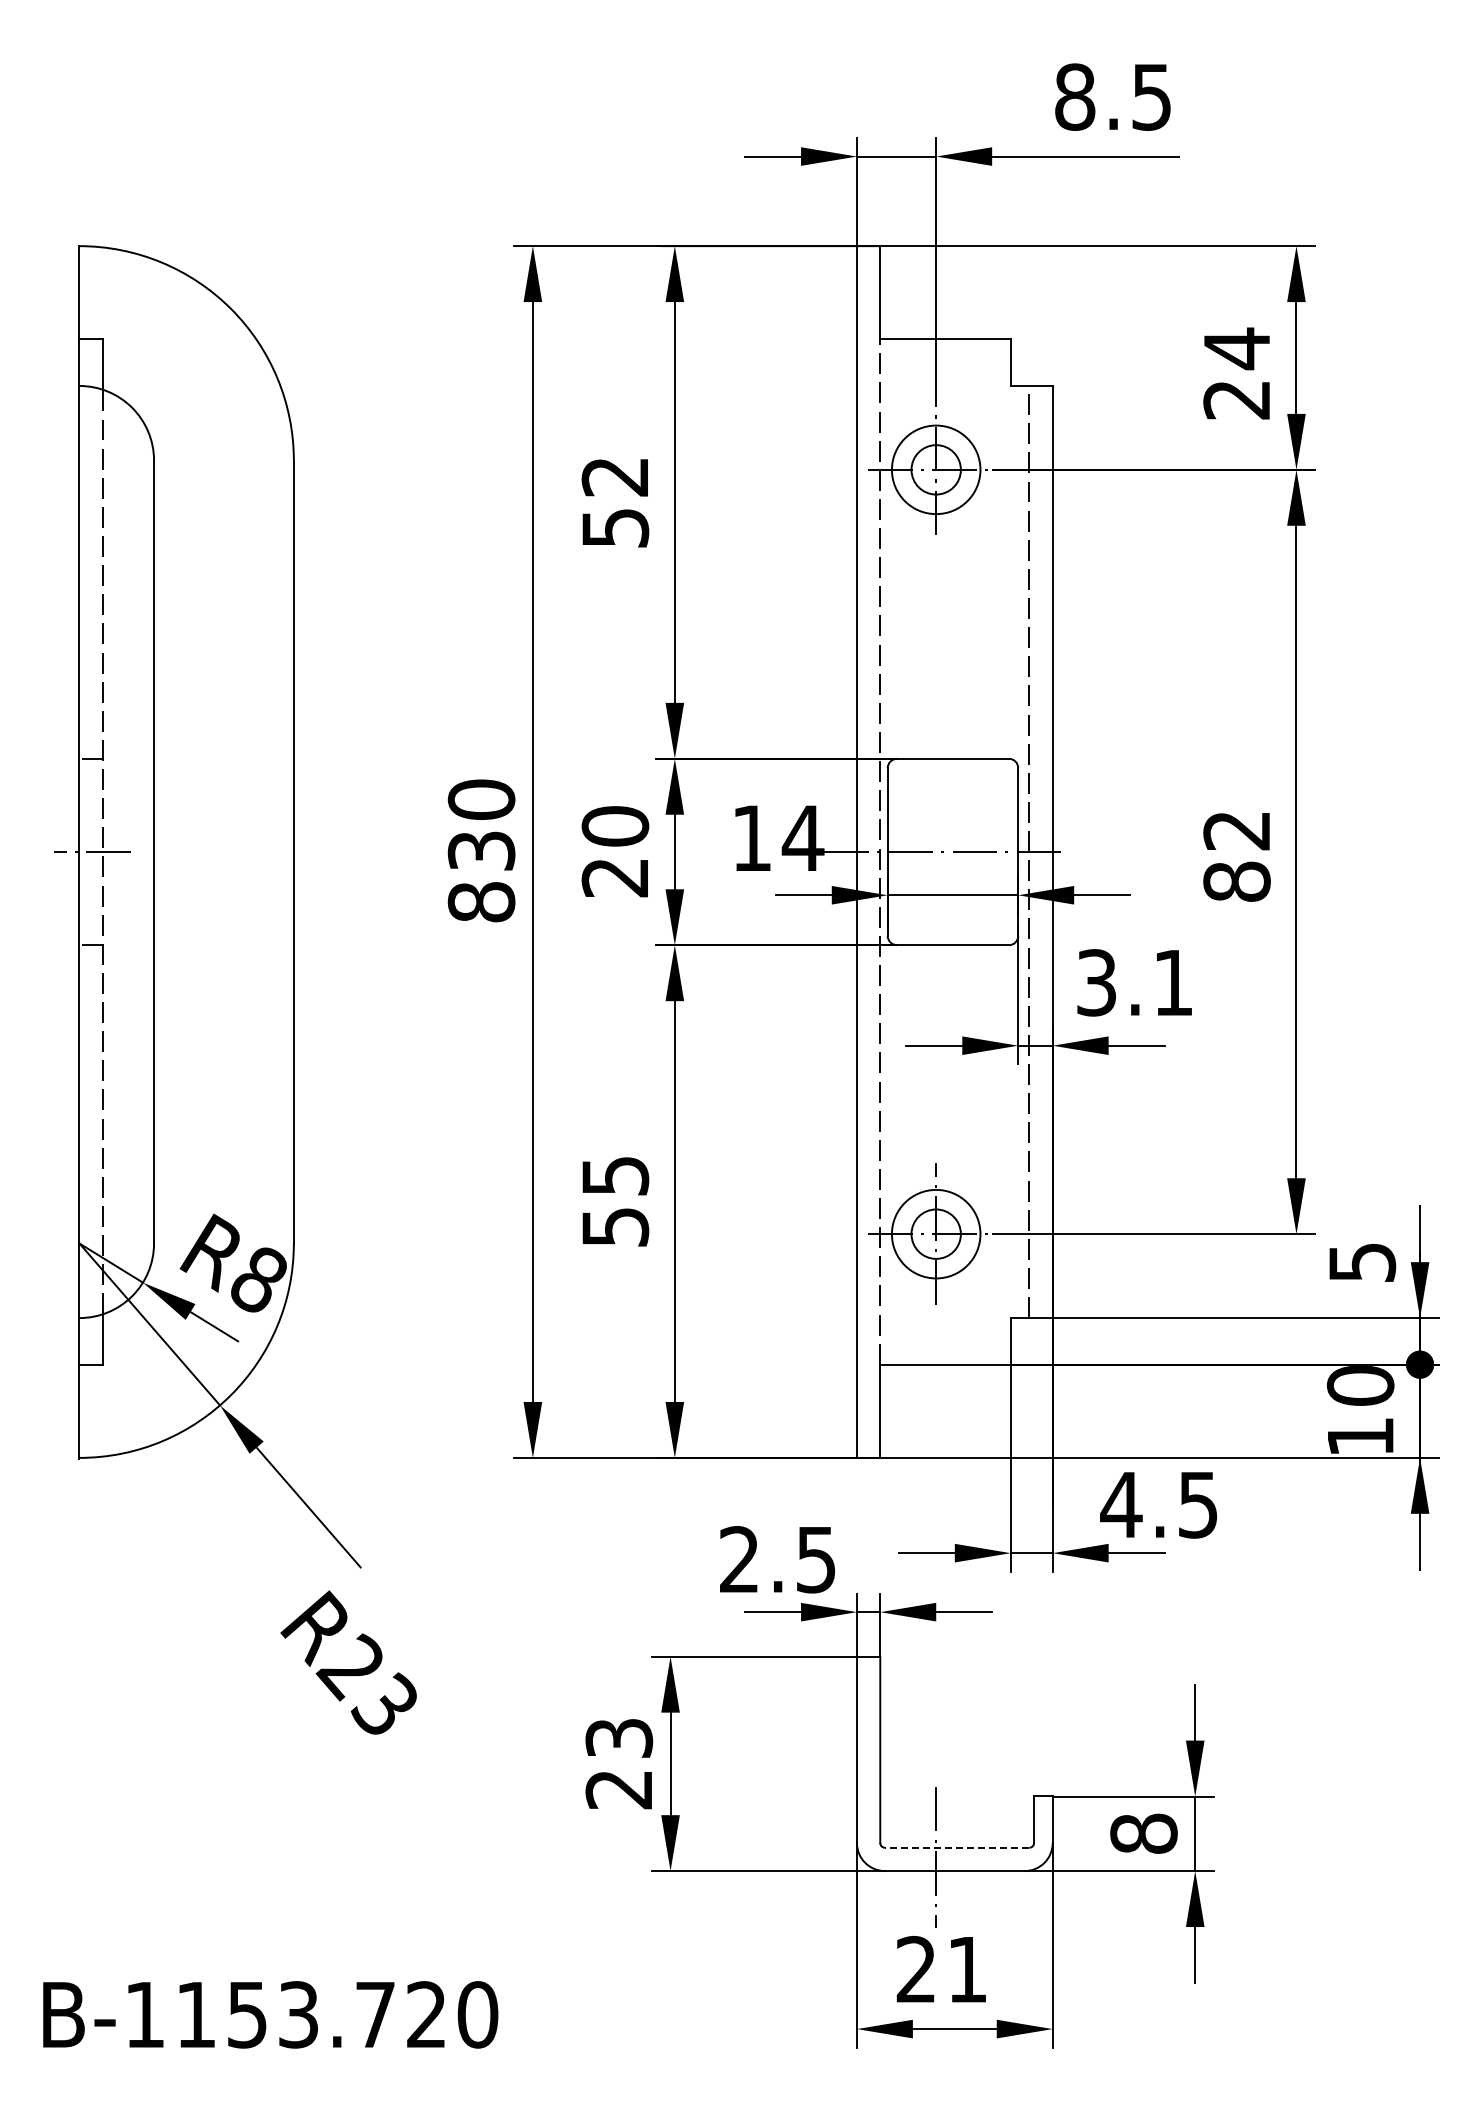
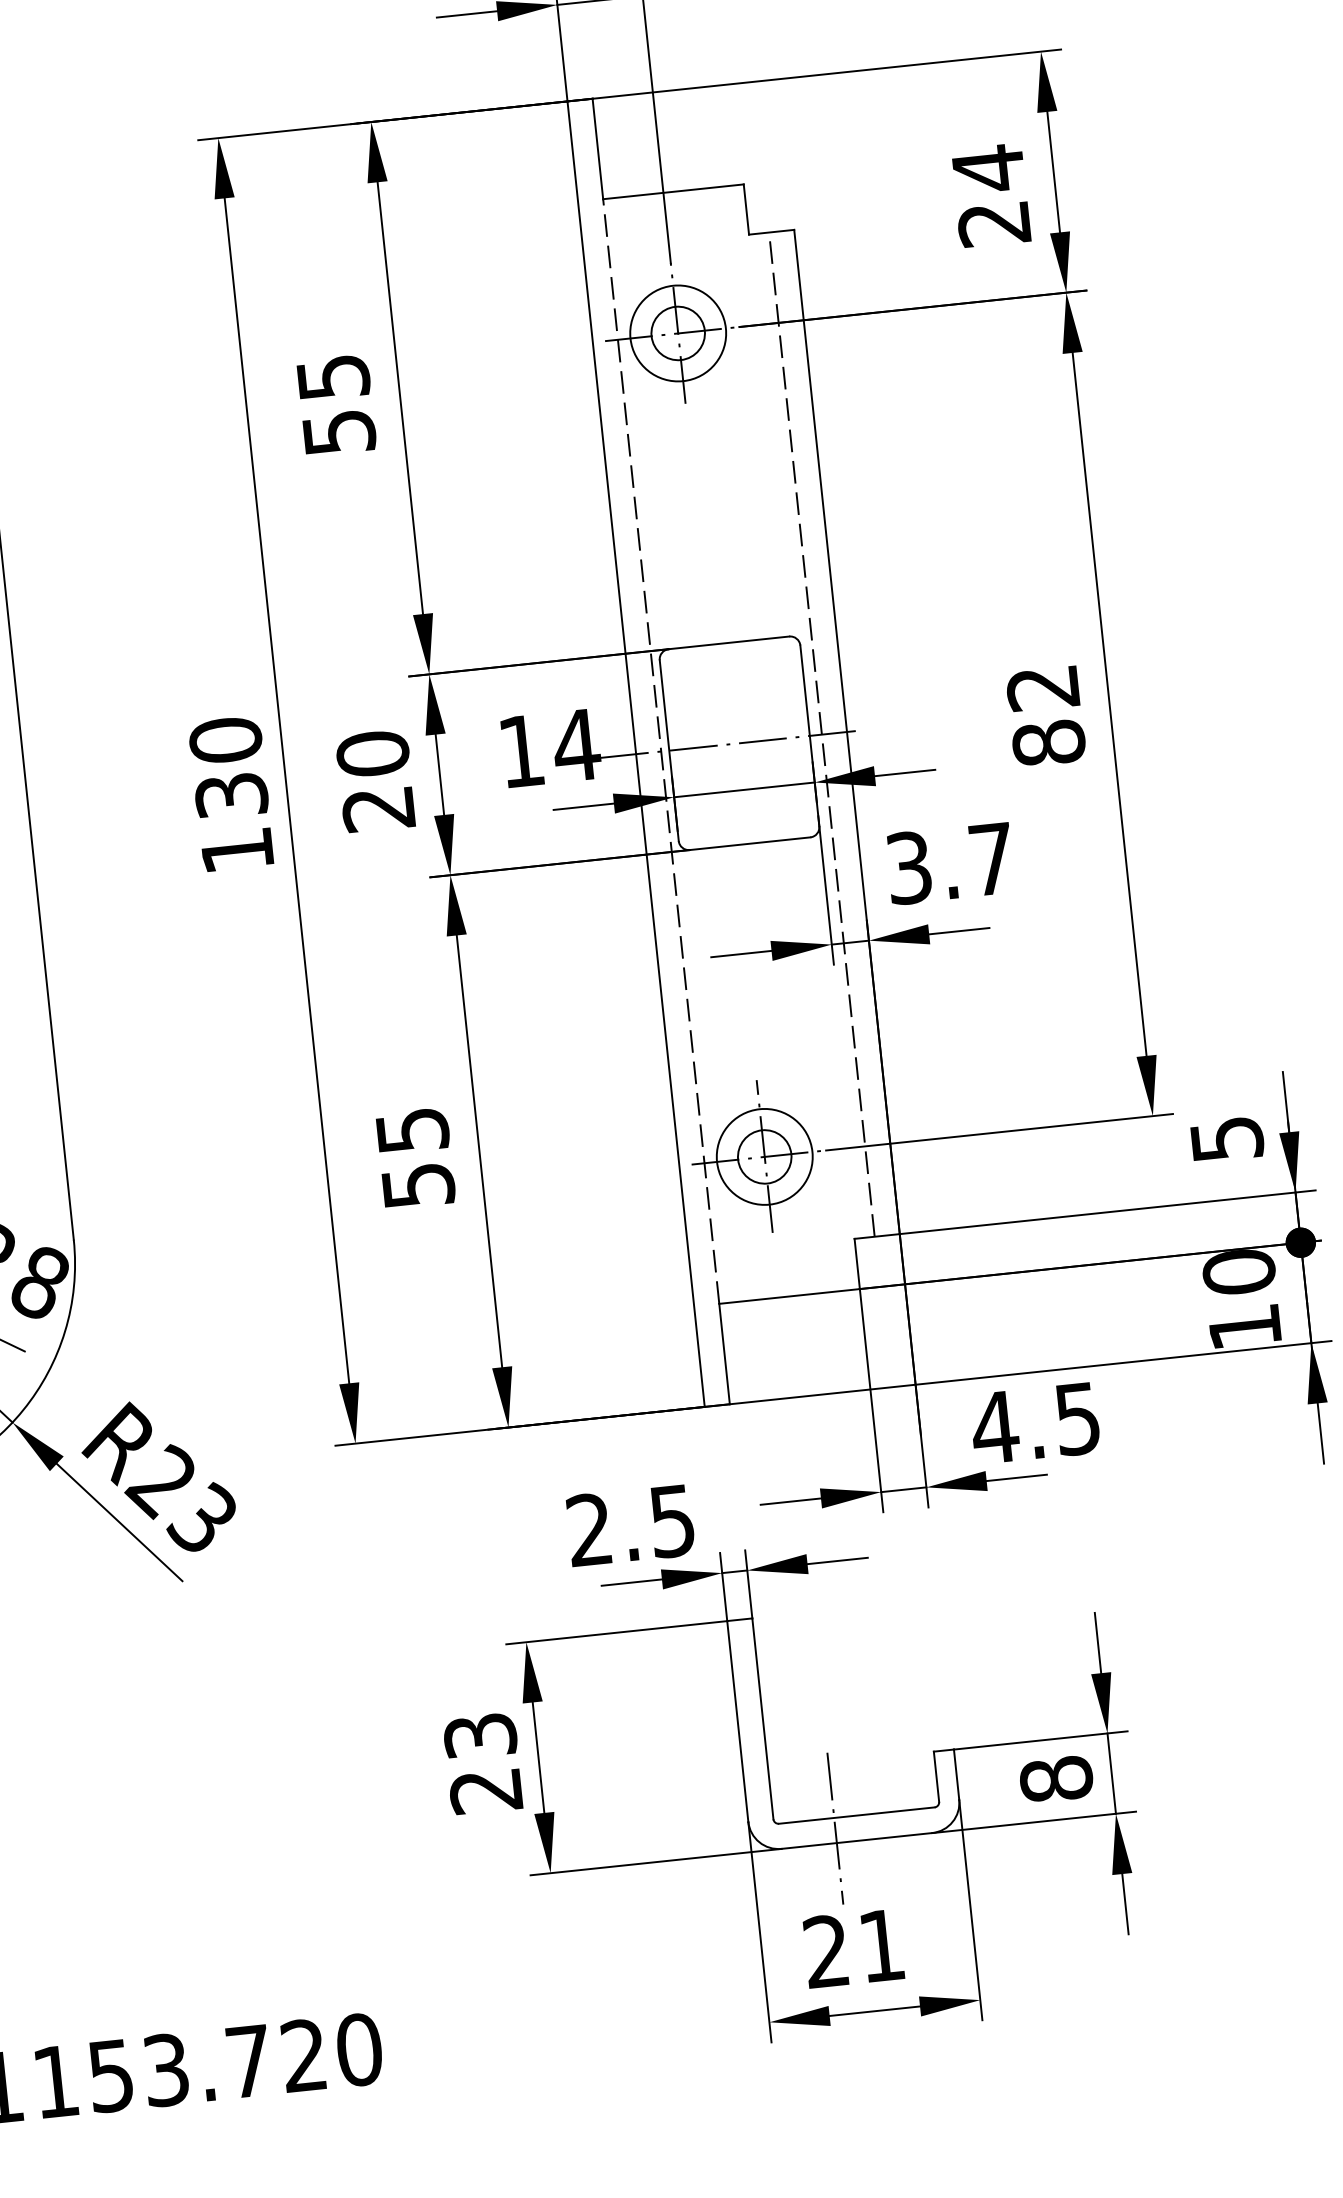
text: (615, 477) -> (333, 378), 52 -> 55
text: (481, 902) -> (237, 851), 830 -> 130
text: (1173, 982) -> (991, 858), 3.1 -> 3.7
text: (348, 1662) -> (158, 1476), moved
line: (956, 1847) -> (856, 1815), dashed -> solid

